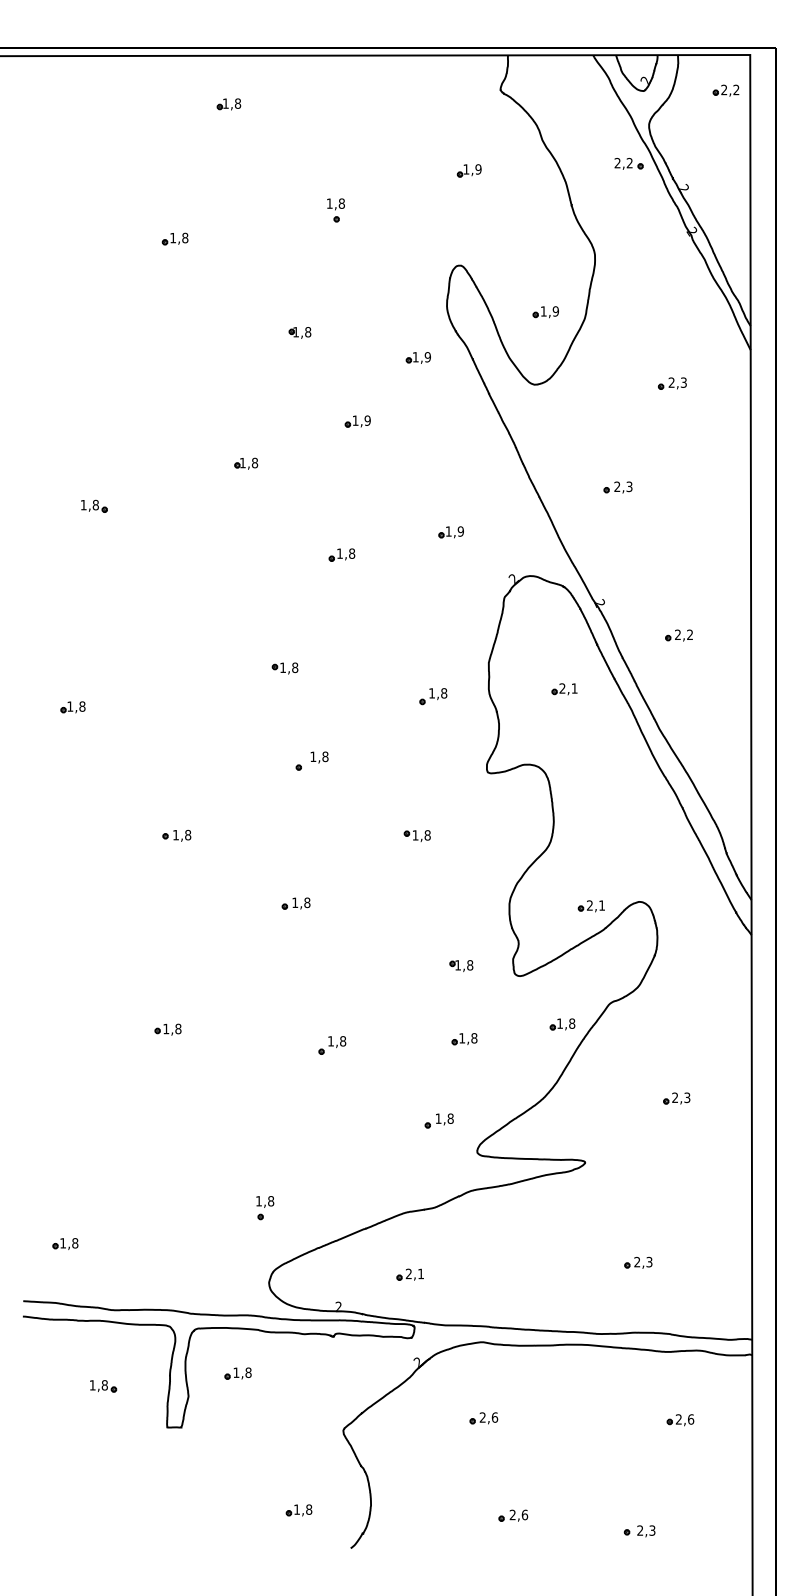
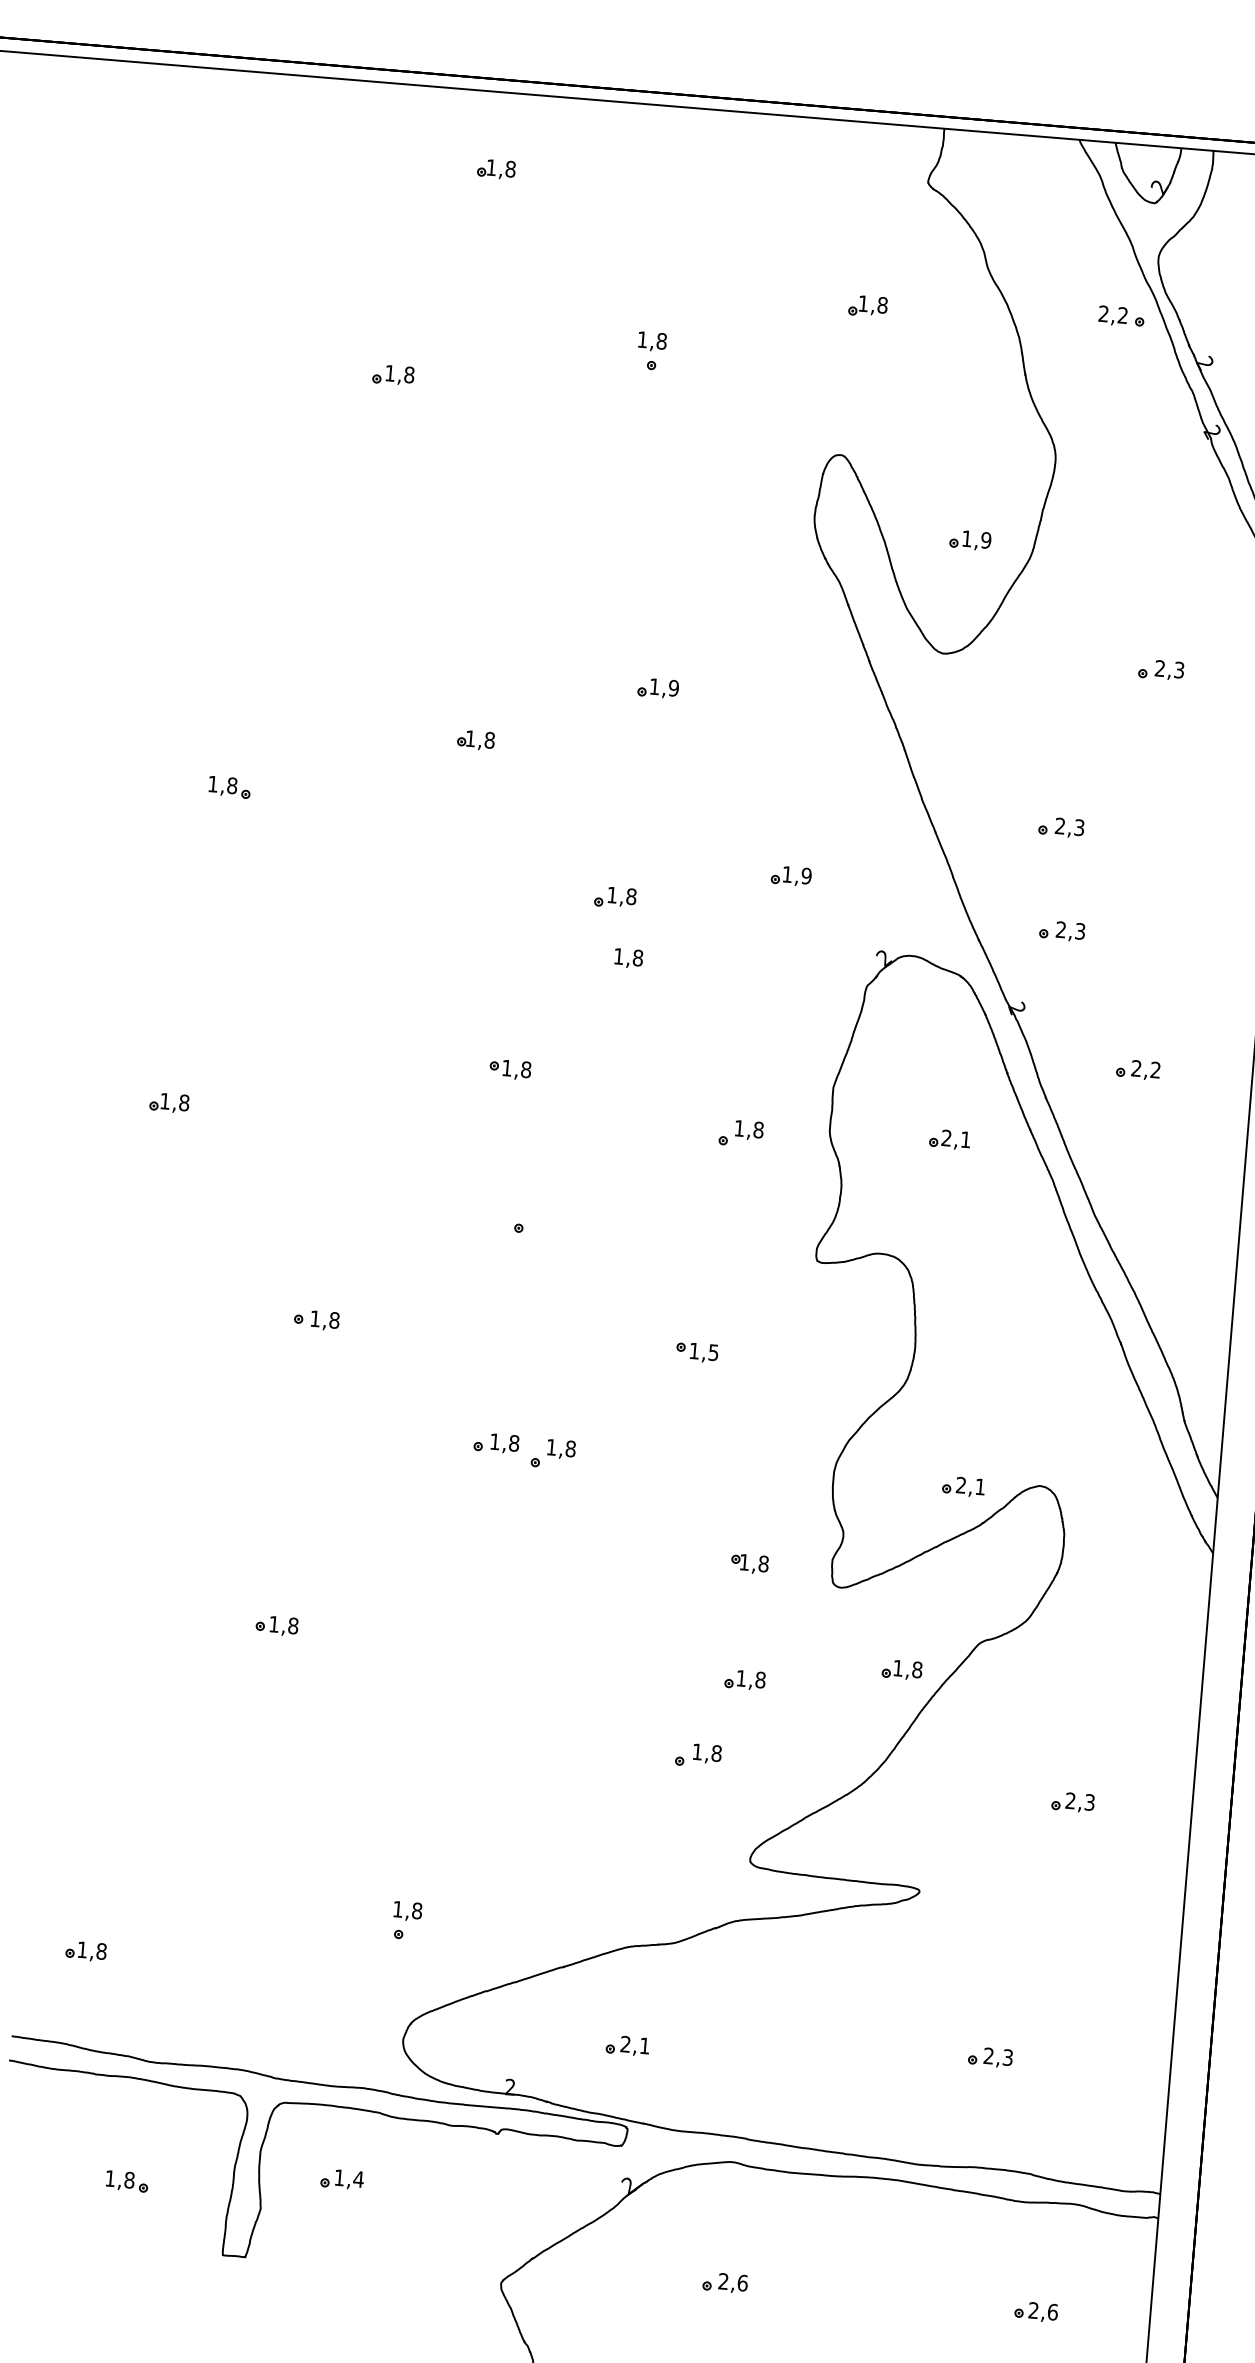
text: (478, 169) -> (882, 305), 1,9 -> 1,8
part: (299, 332) -> (577, 539), removed
part: (417, 357) -> (761, 594), removed
part: (623, 552) -> (1061, 930), added
text: (319, 757) -> (628, 958), moved
text: (427, 835) -> (713, 1352), 1,8 -> 1,5
part: (332, 1045) -> (553, 1454), moved
part: (438, 1120) -> (697, 1754), moved
text: (248, 1372) -> (358, 2179), 1,8 -> 1,4

